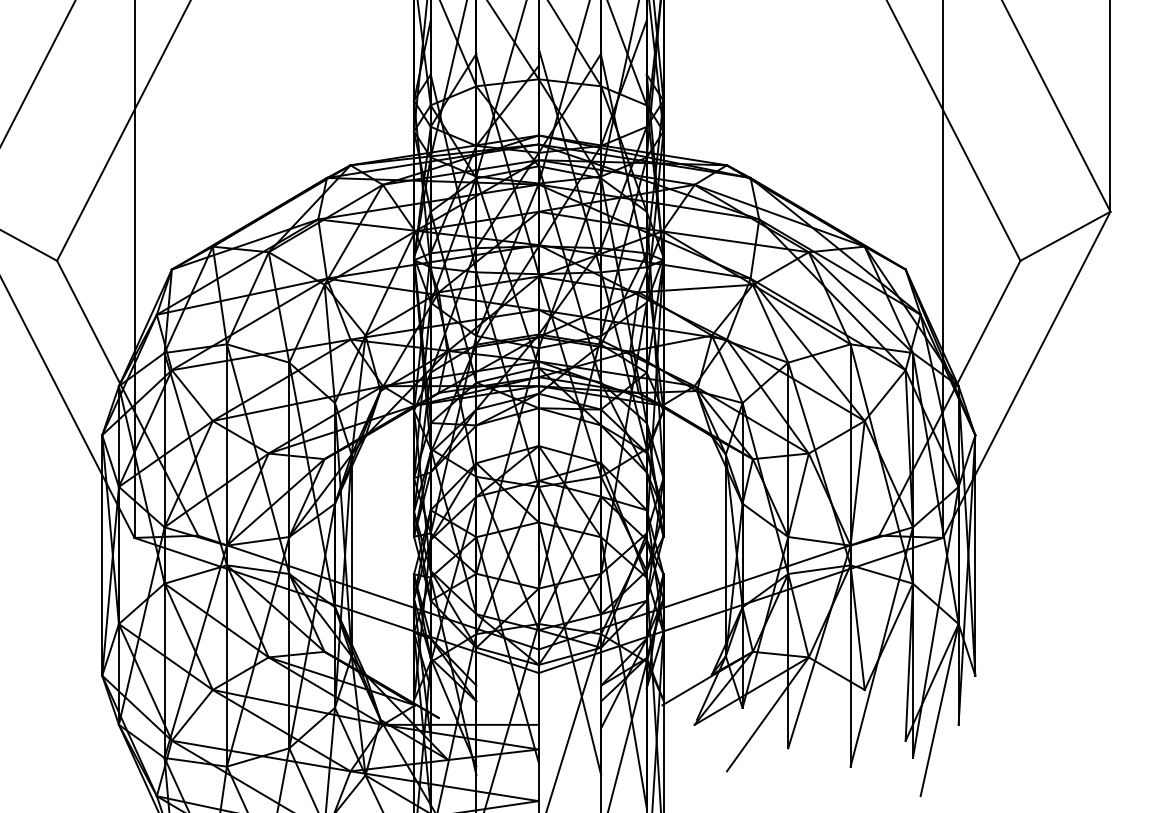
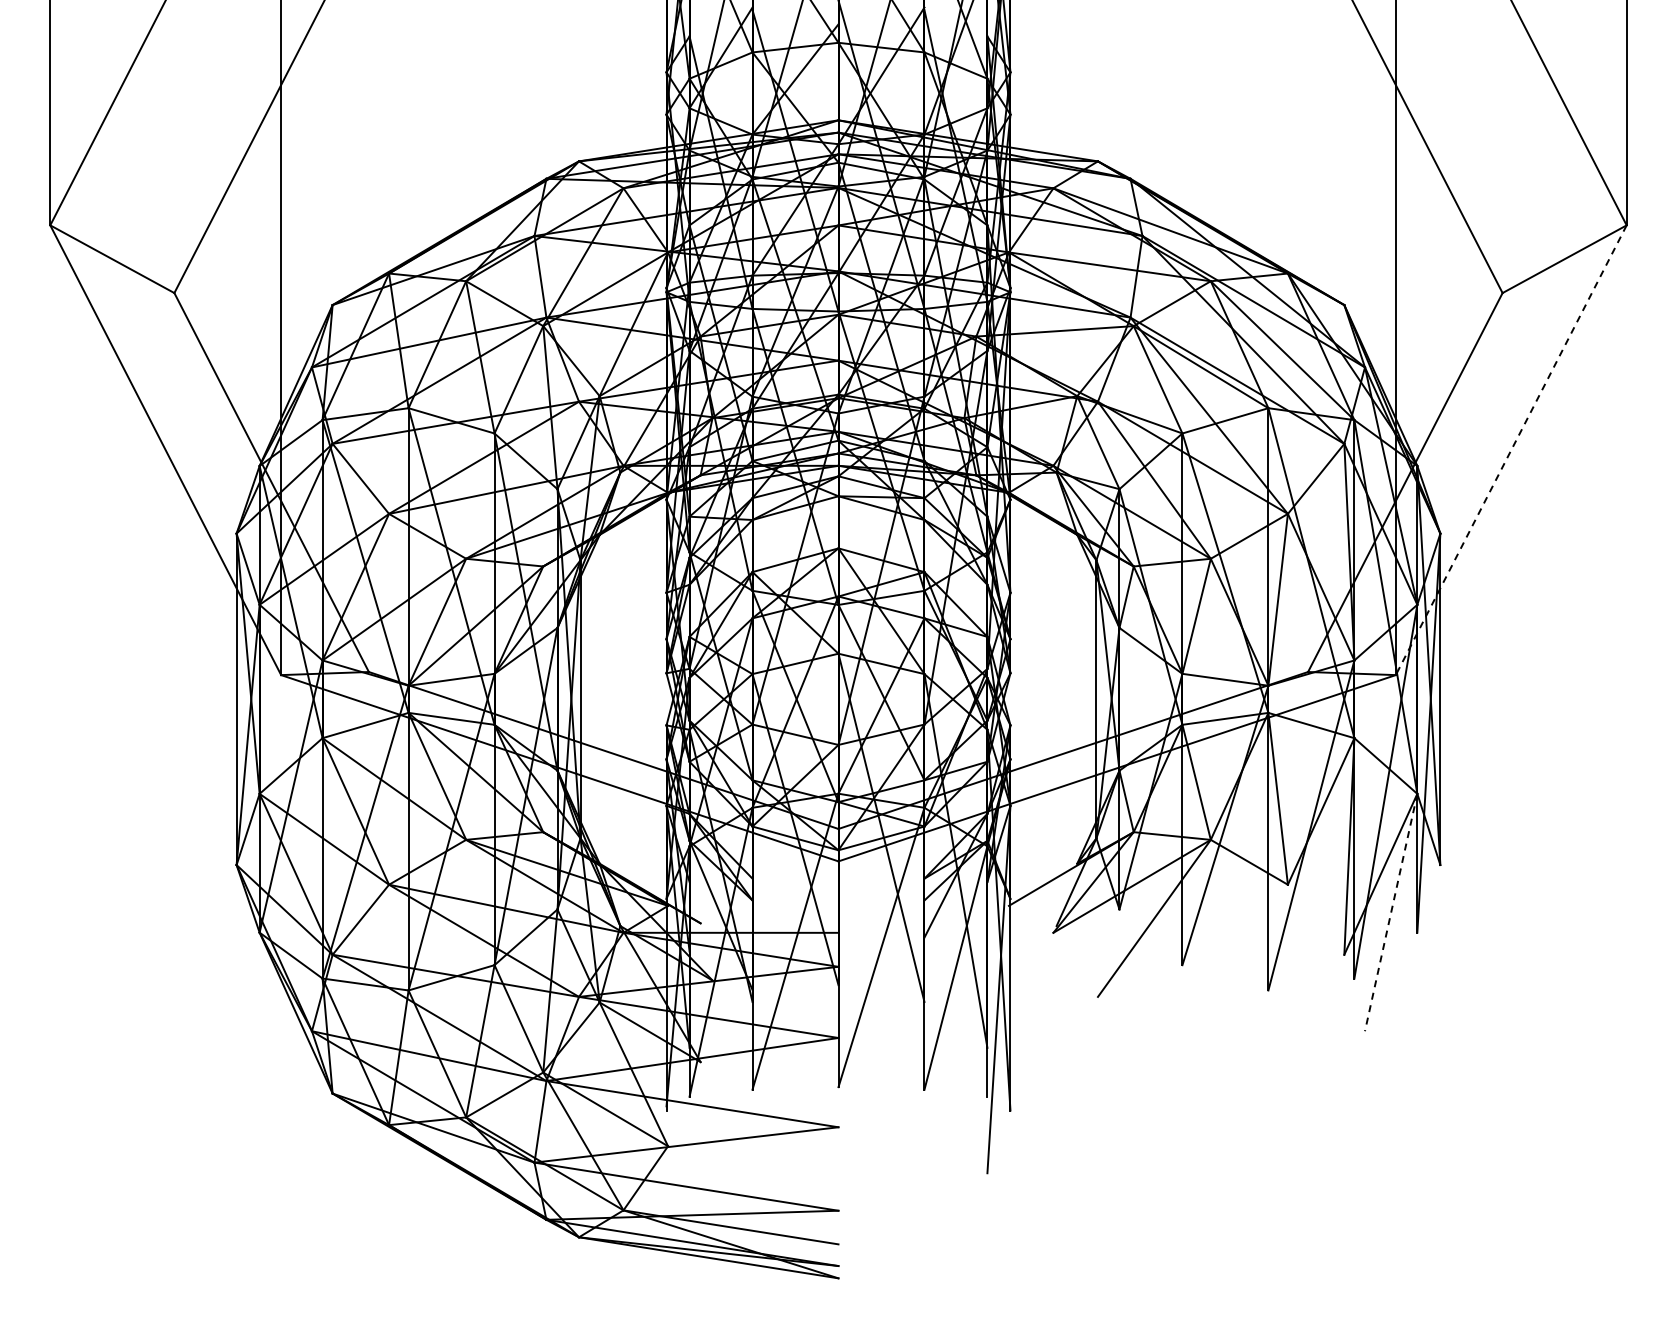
line: (1026, 375) -> (1511, 450), solid -> dashed
line: (939, 710) -> (1391, 912), solid -> dashed

